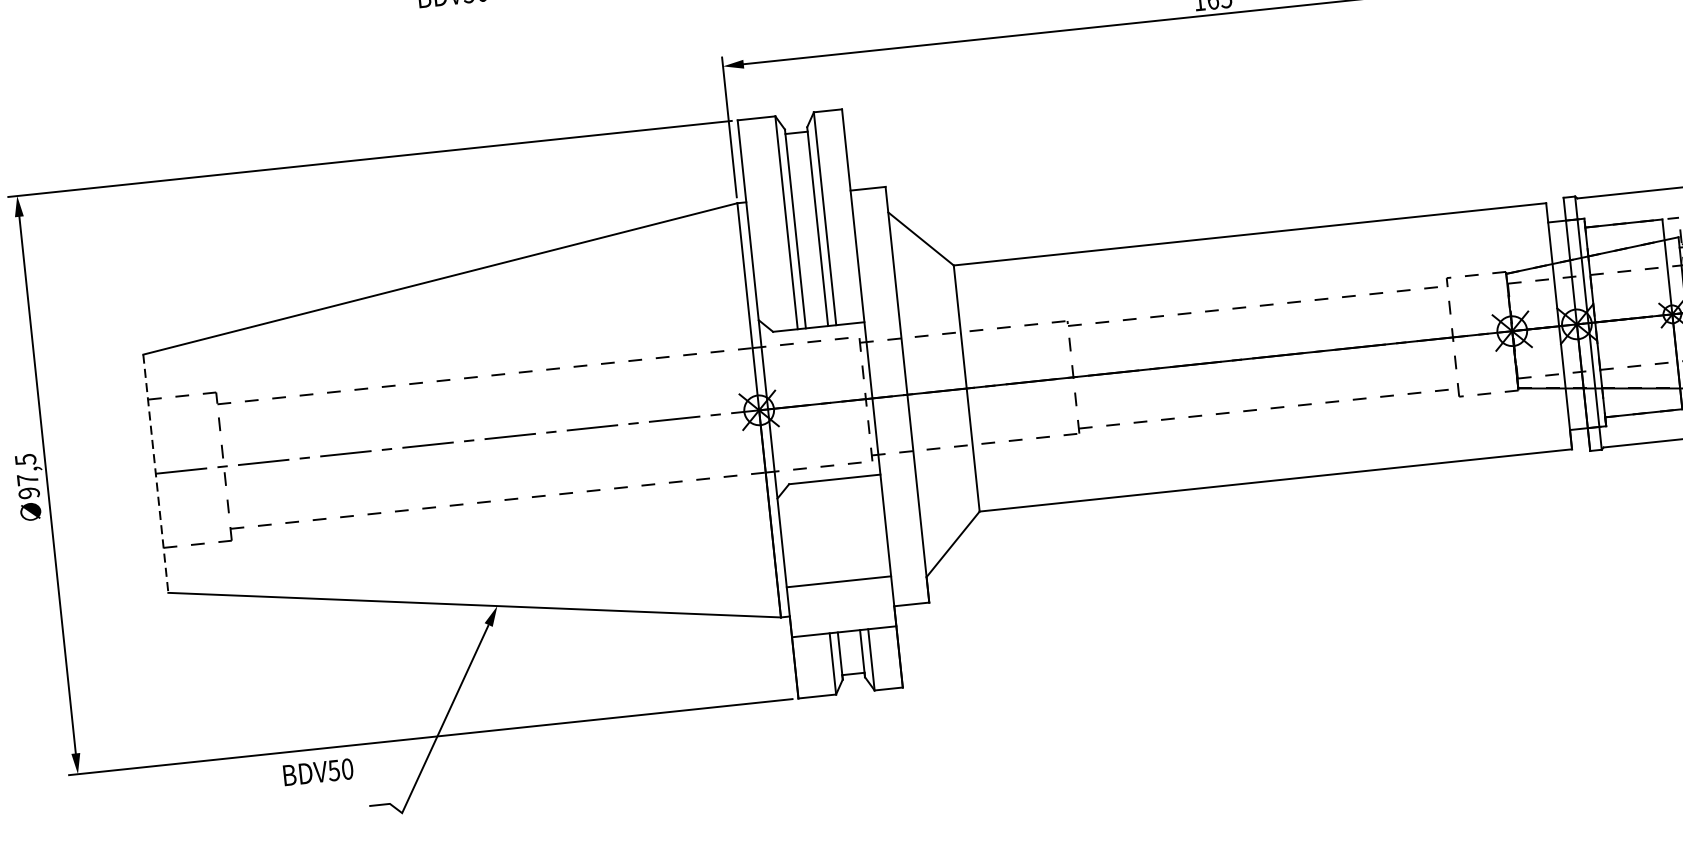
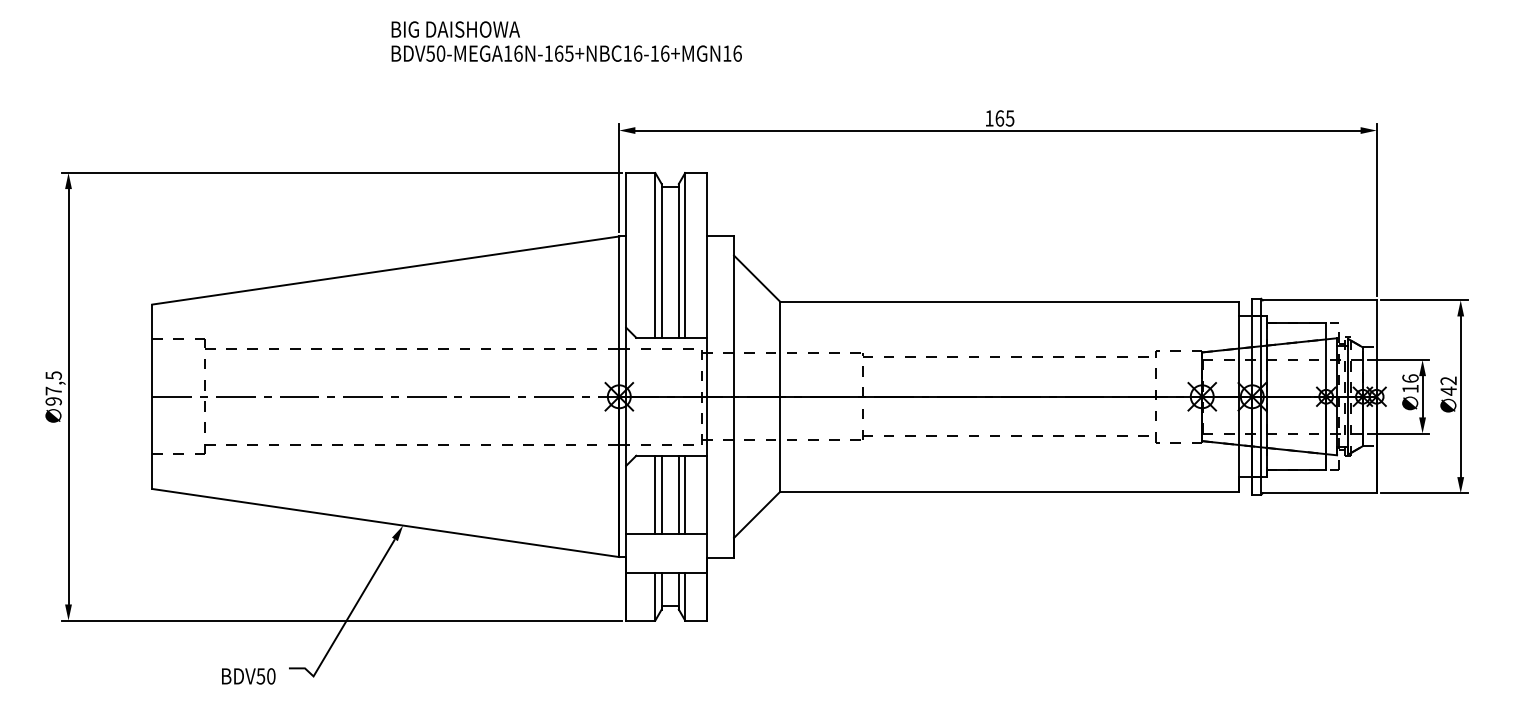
line: (156, 474) -> (152, 397), dashed -> solid
line: (857, 527) -> (685, 494), added
line: (848, 528) -> (678, 494), added
line: (826, 530) -> (661, 494), added
line: (819, 531) -> (655, 494), added
text: (318, 772) -> (248, 676), moved

